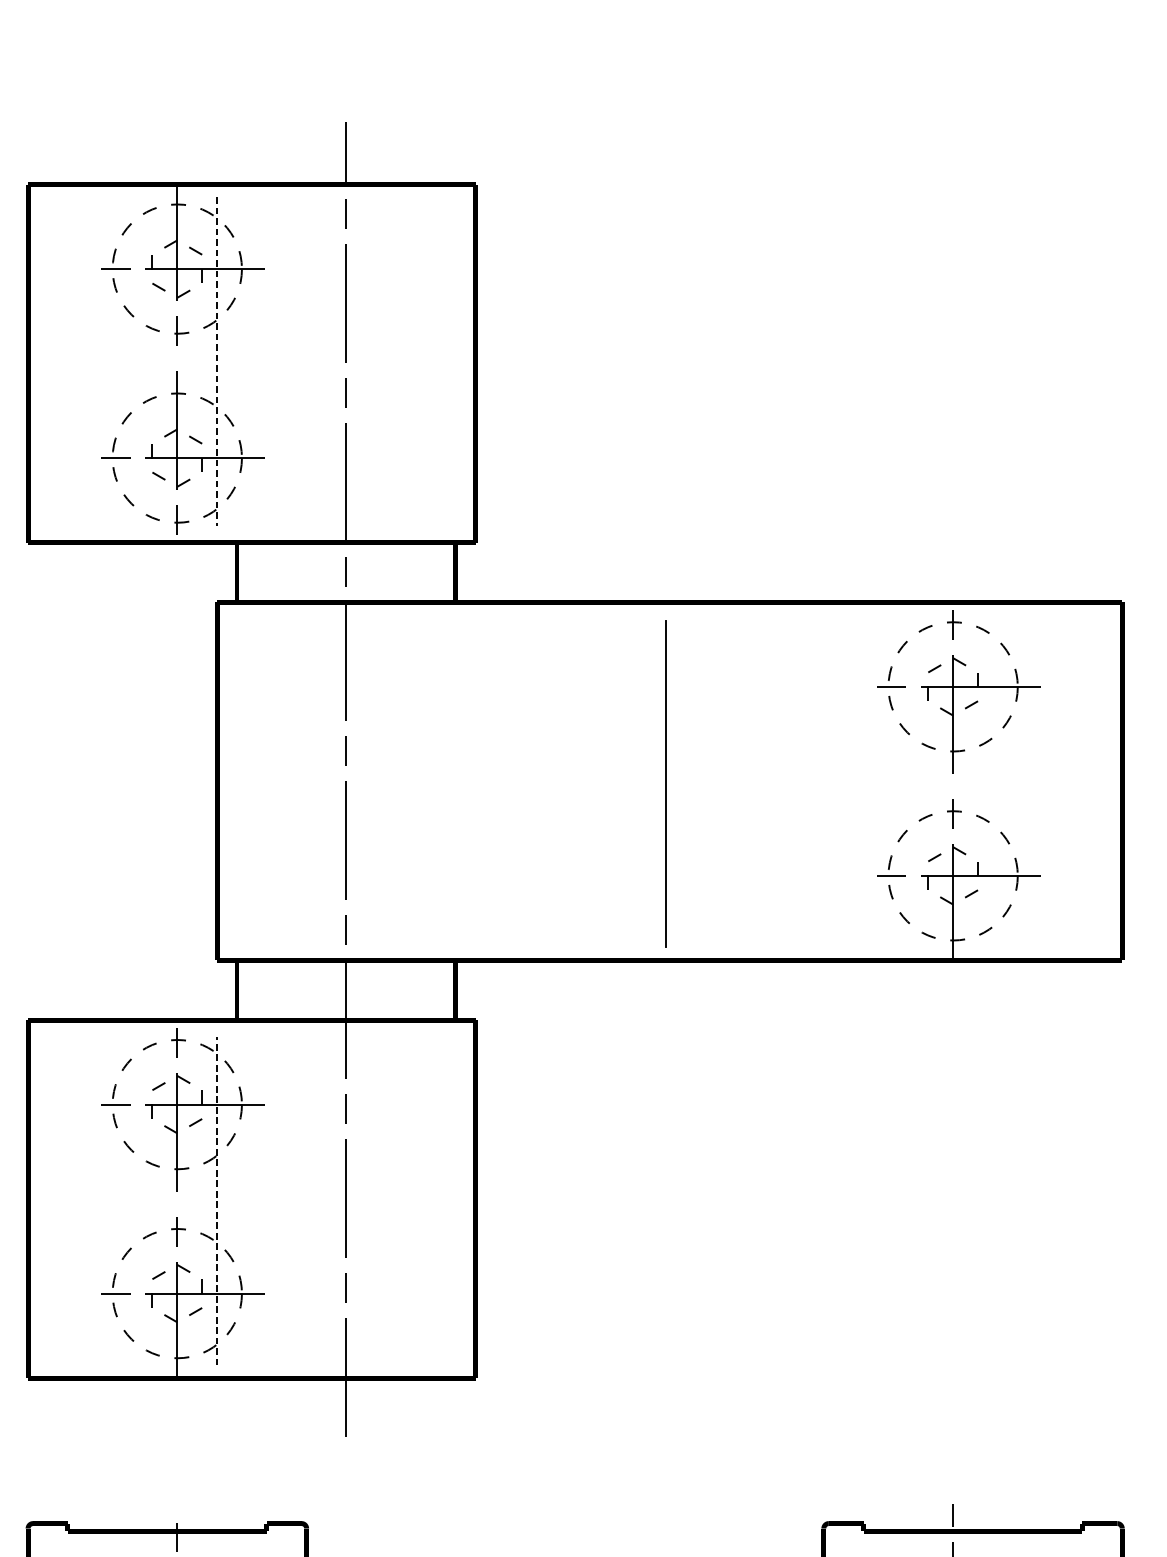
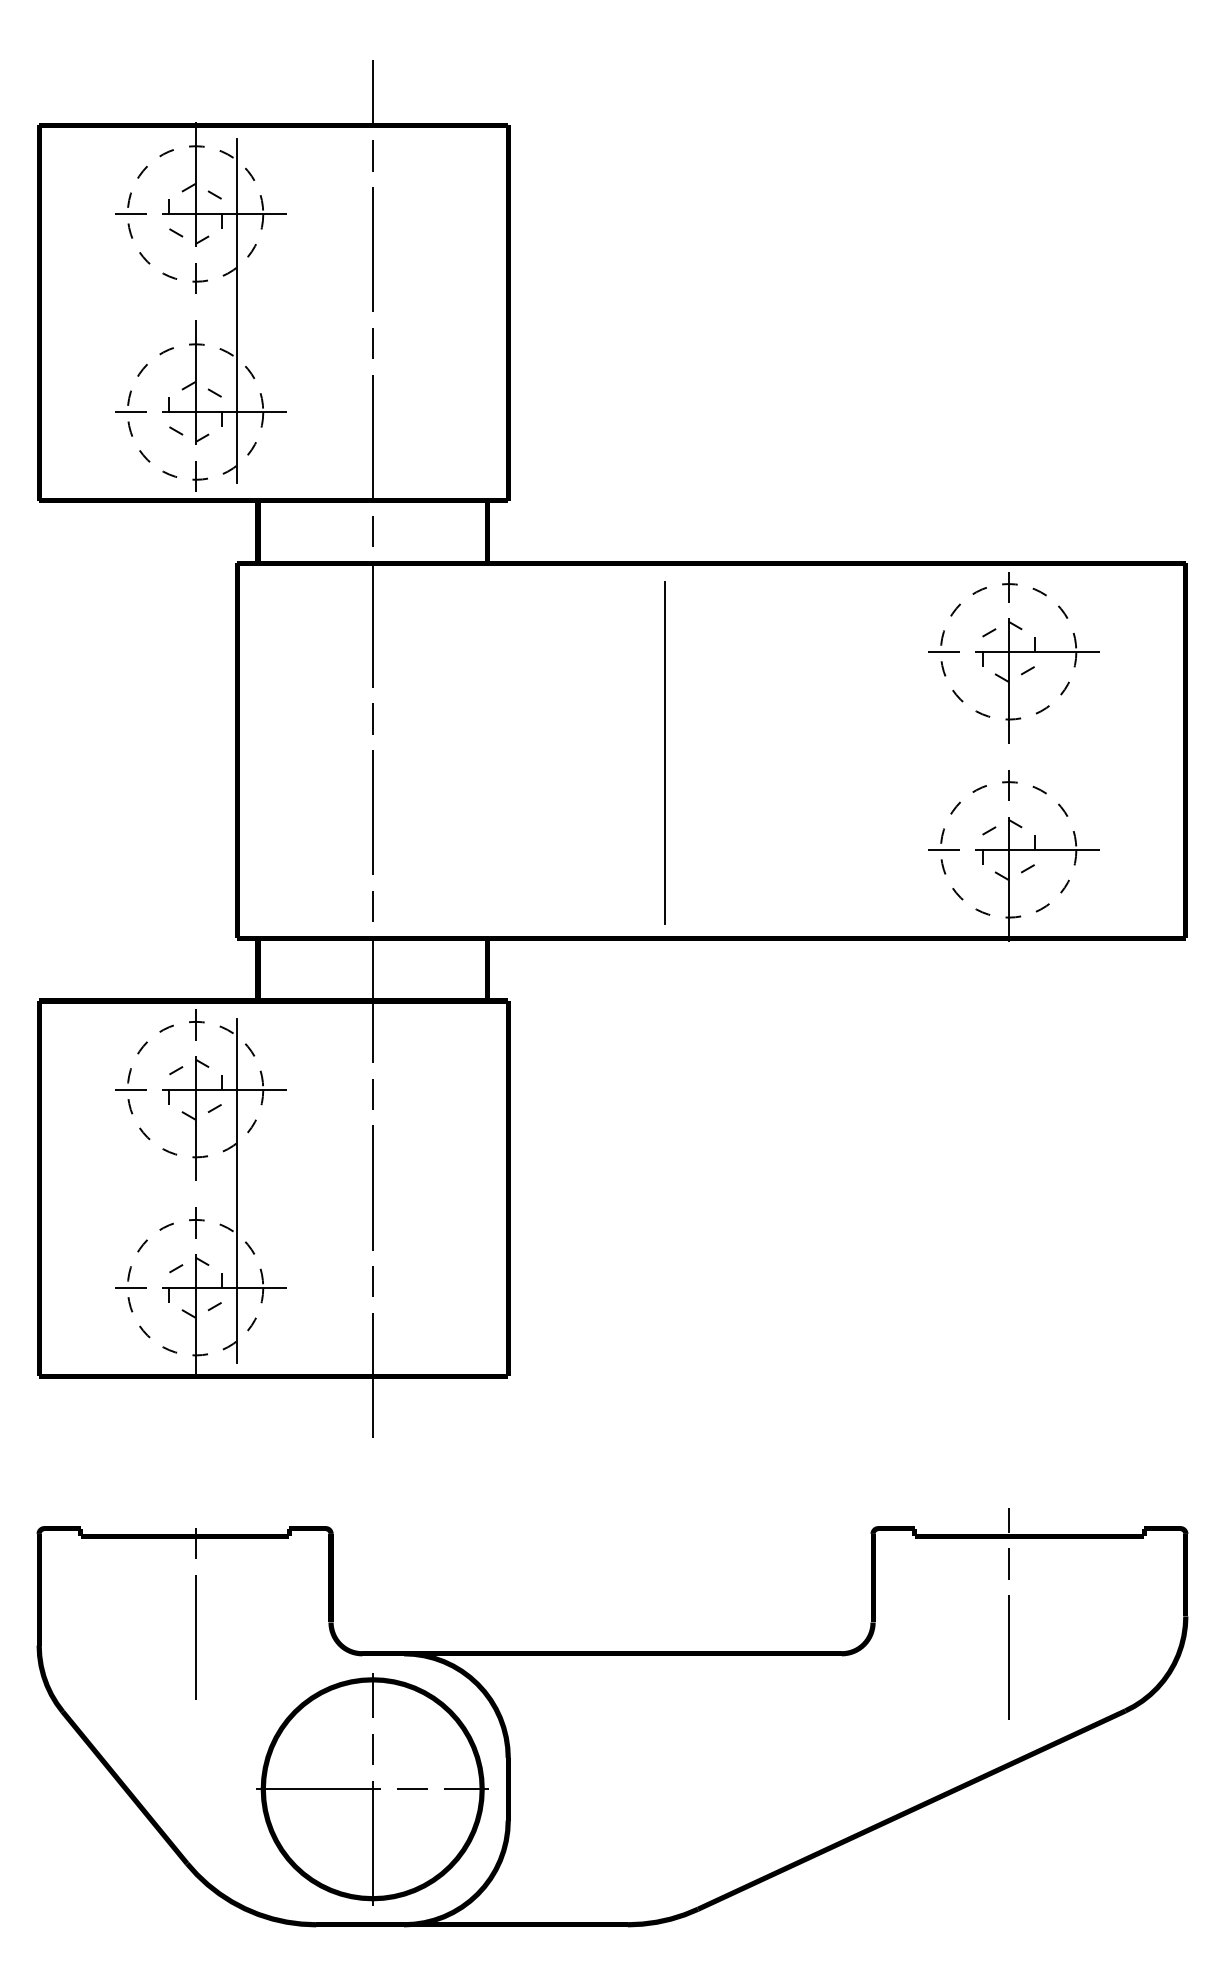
line: (217, 362) -> (237, 311), dashed -> solid
line: (665, 782) -> (664, 752), moved
line: (217, 1200) -> (237, 1190), dashed -> solid

